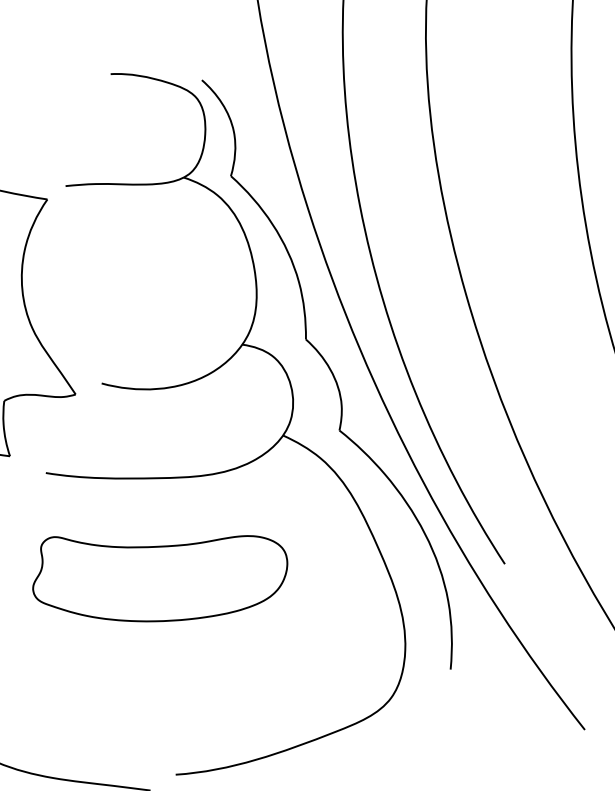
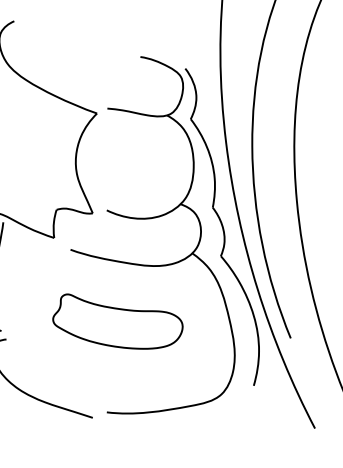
part: (158, 571) -> (117, 321), moved

